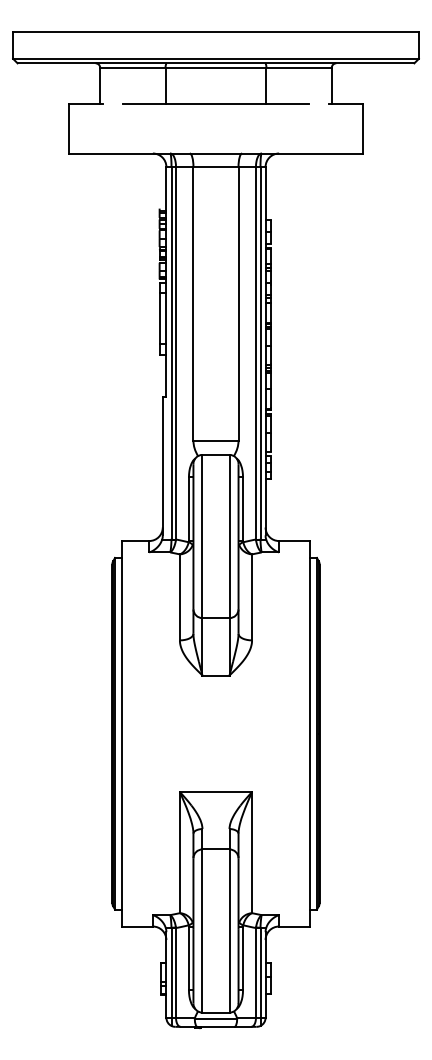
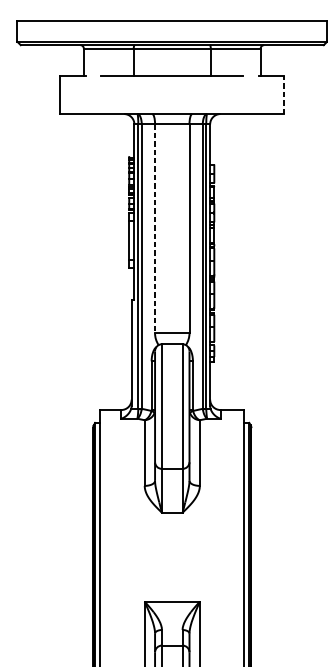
line: (362, 128) -> (284, 94), solid -> dashed
line: (193, 303) -> (155, 228), solid -> dashed

